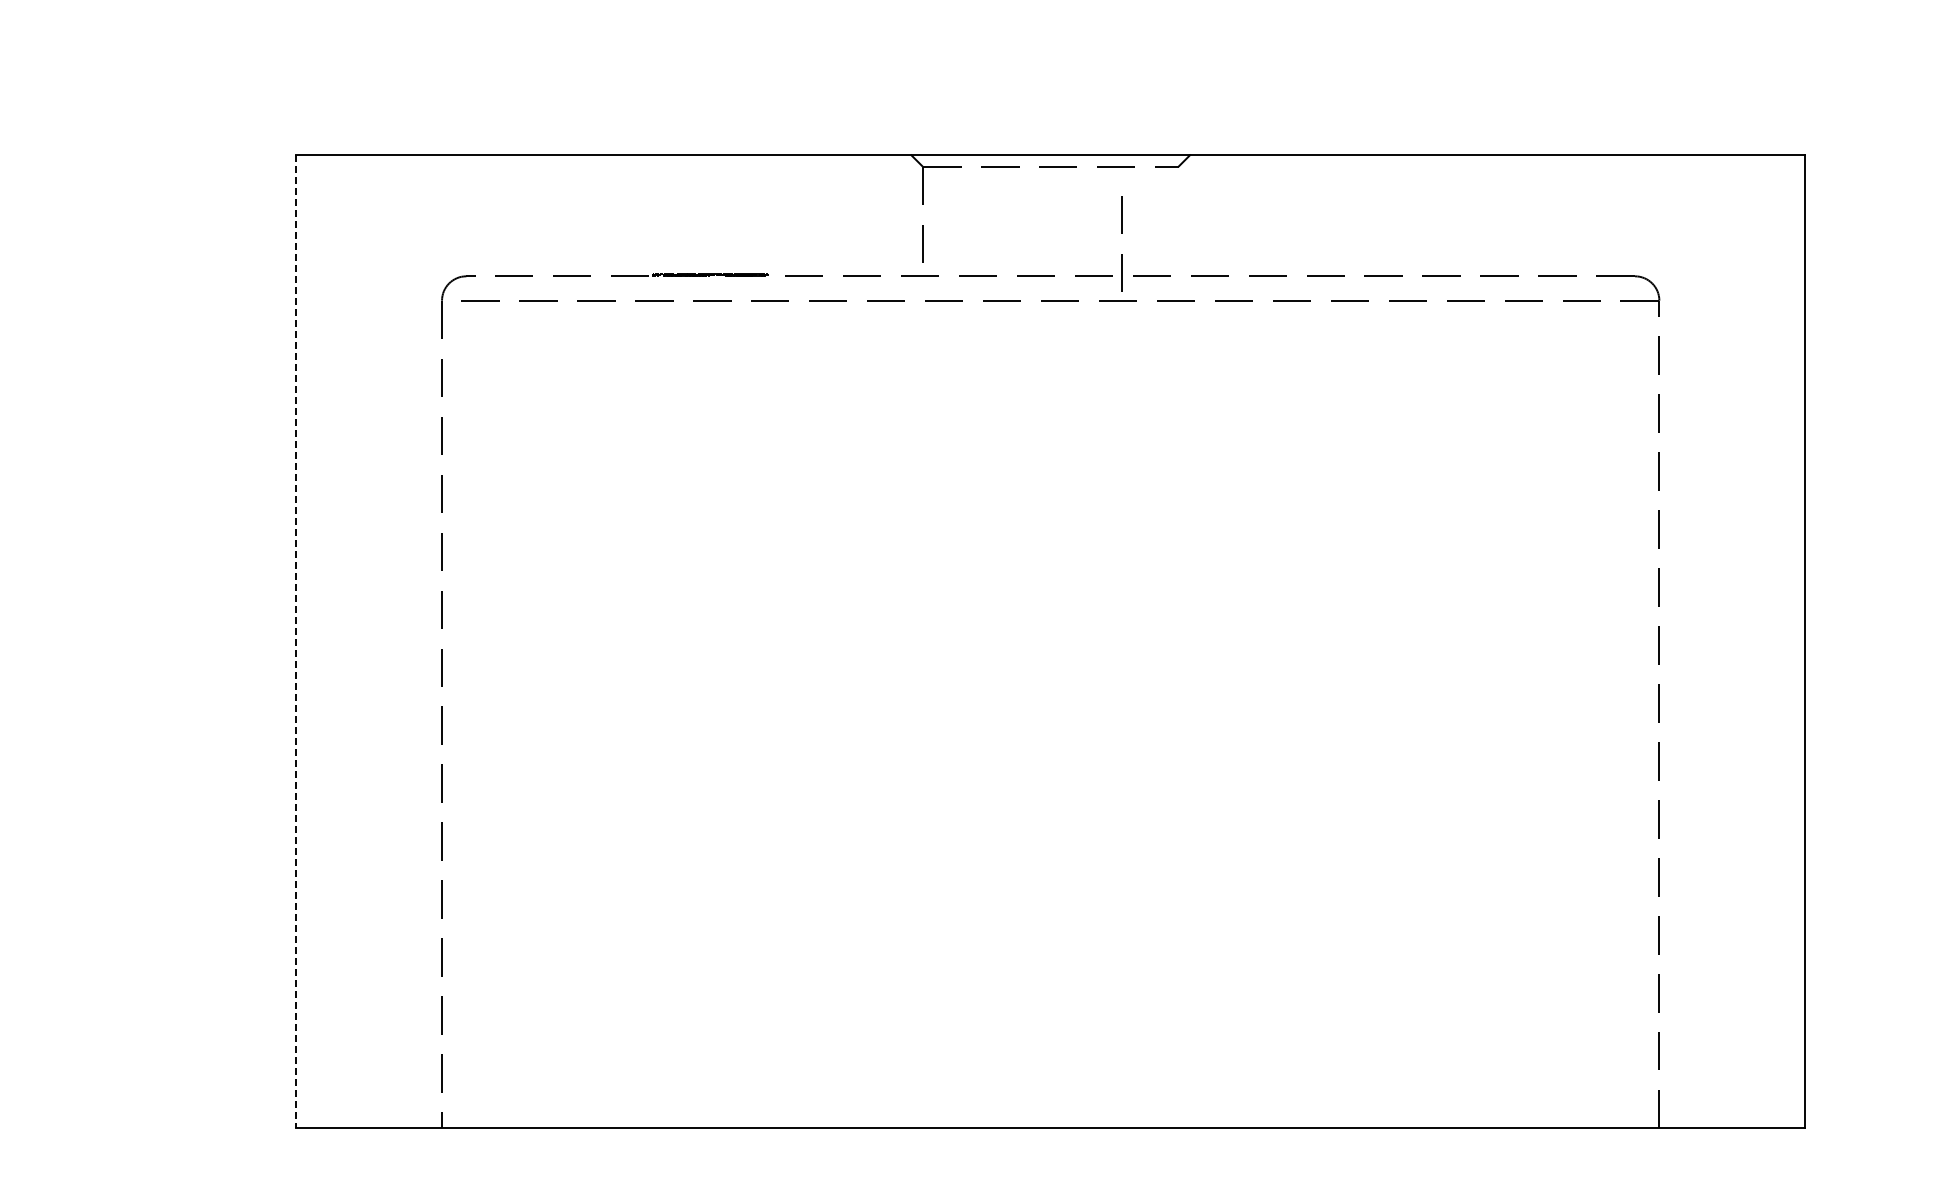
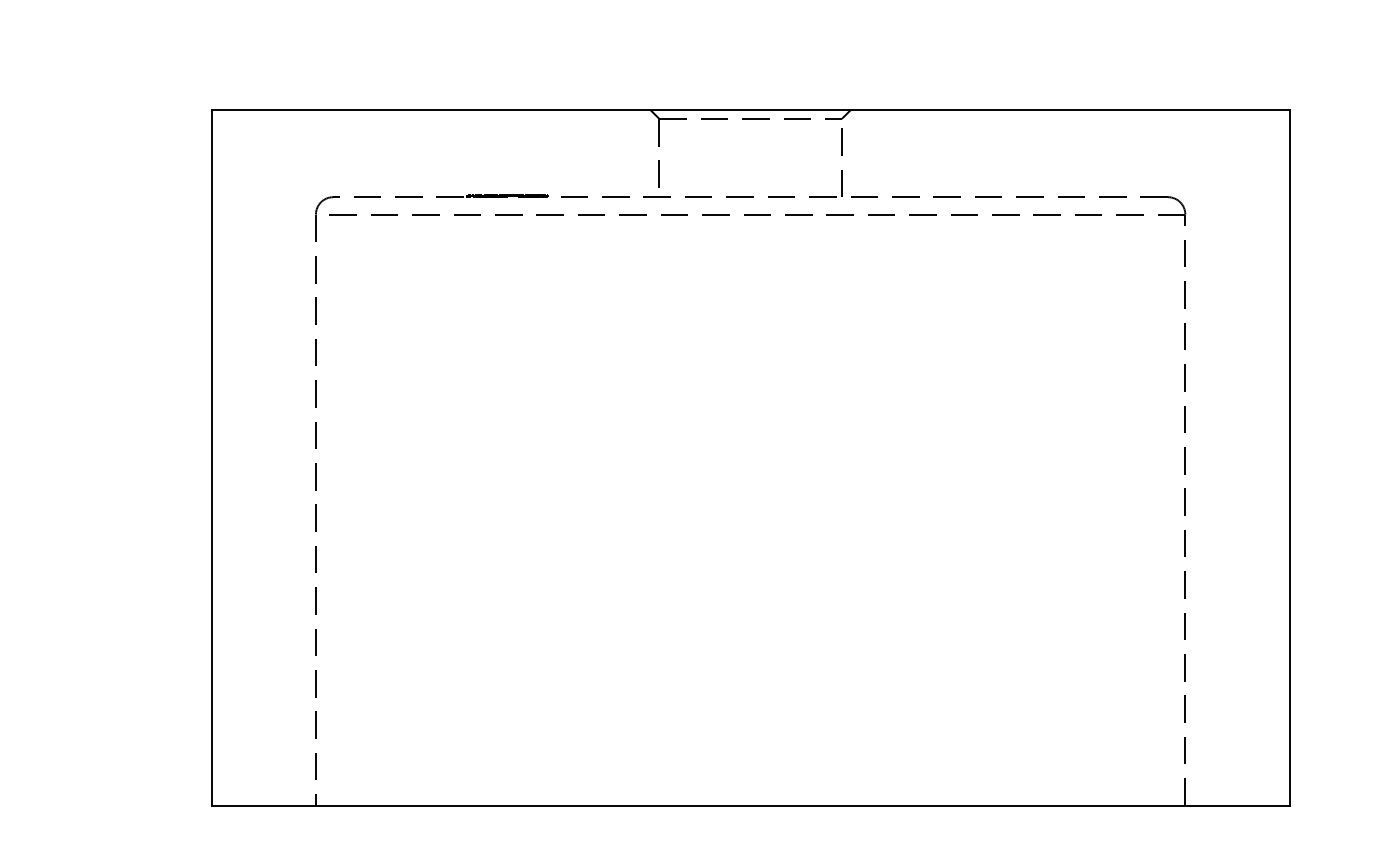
line: (1121, 233) -> (841, 155), moved
line: (295, 641) -> (211, 457), dashed -> solid

